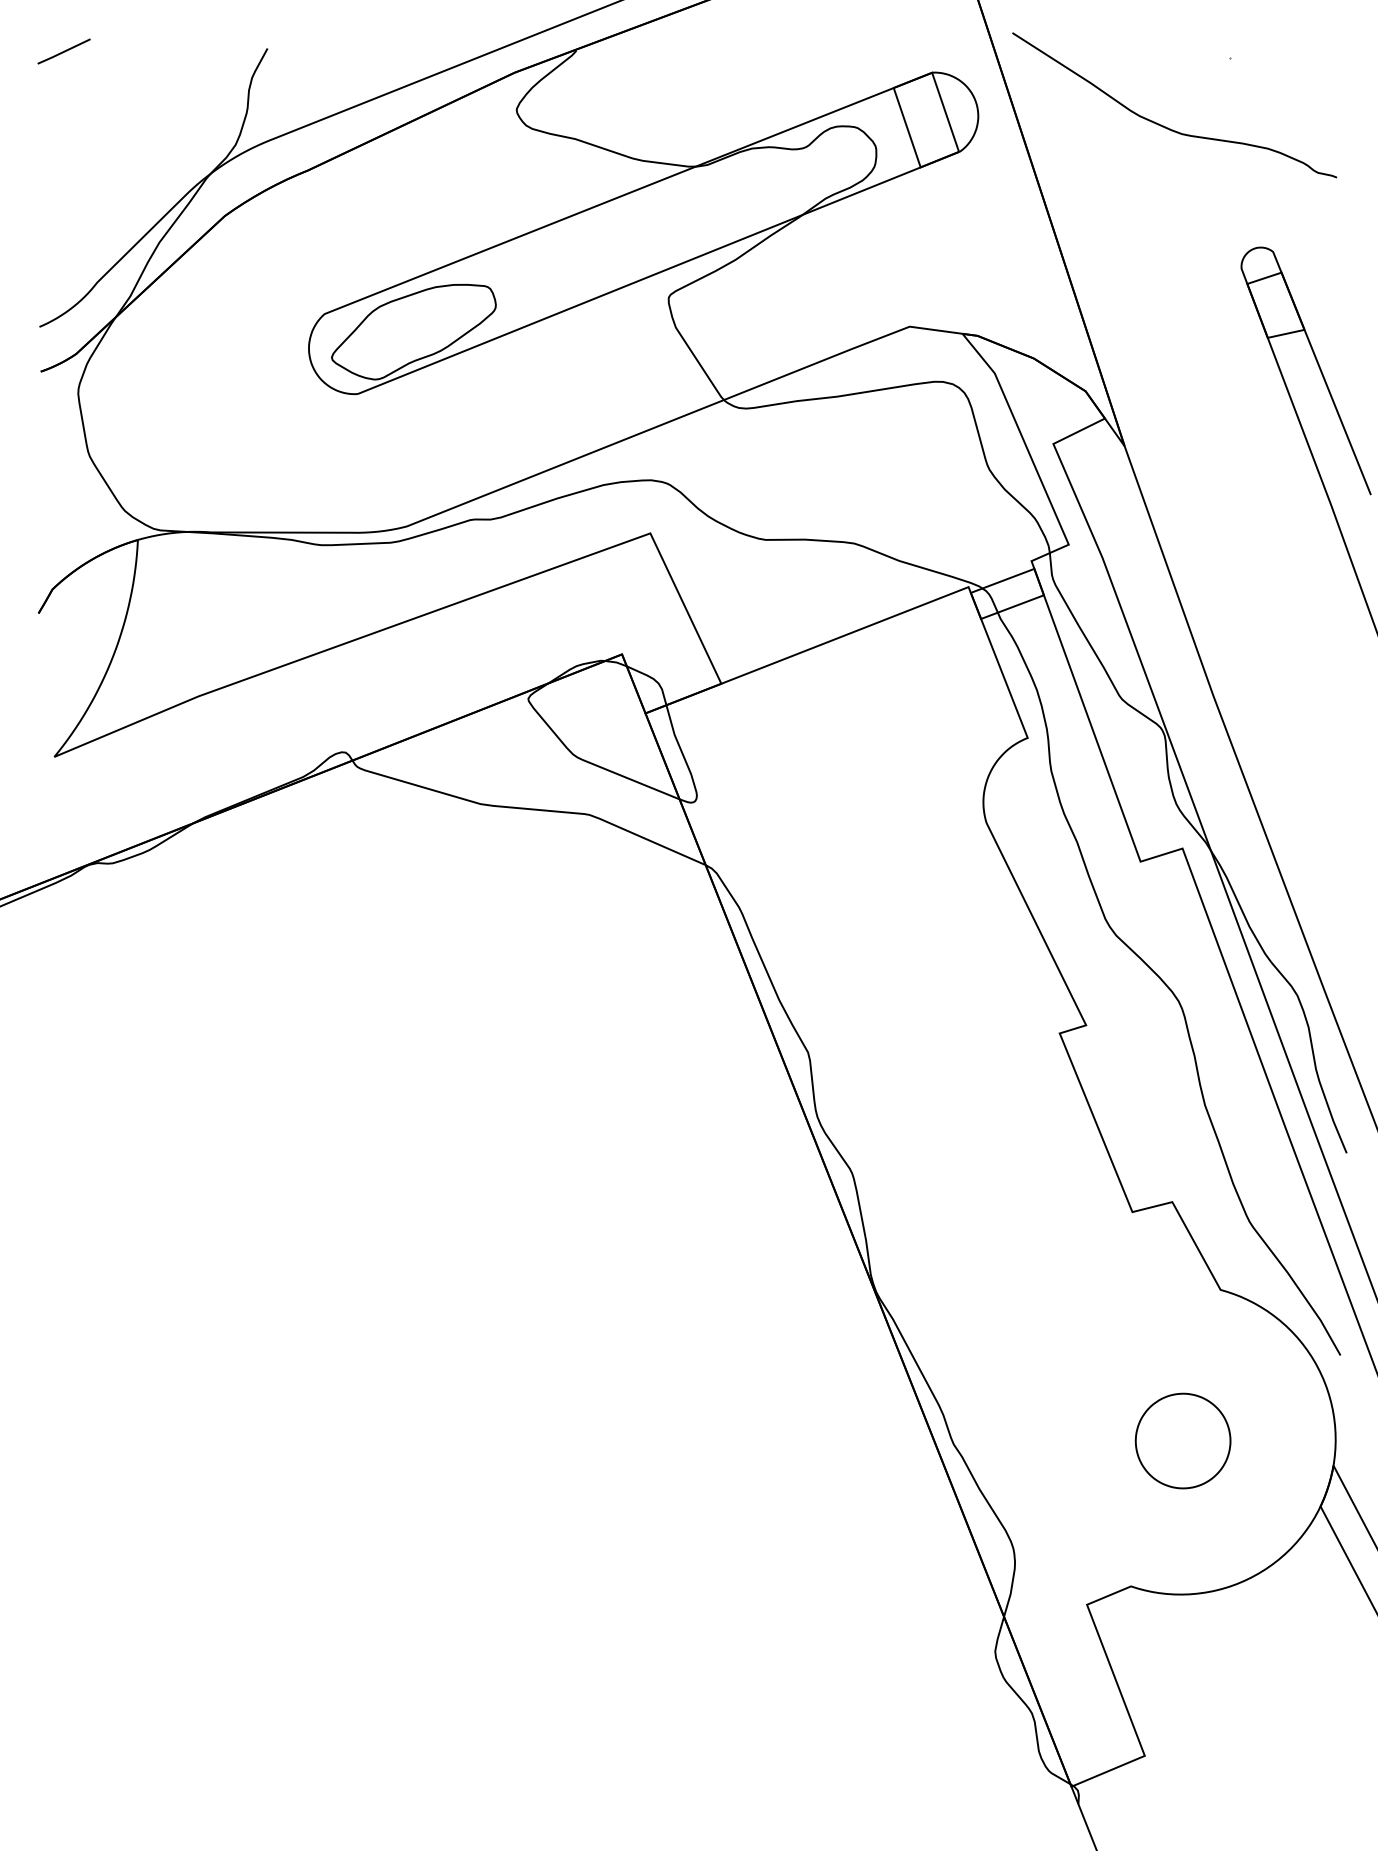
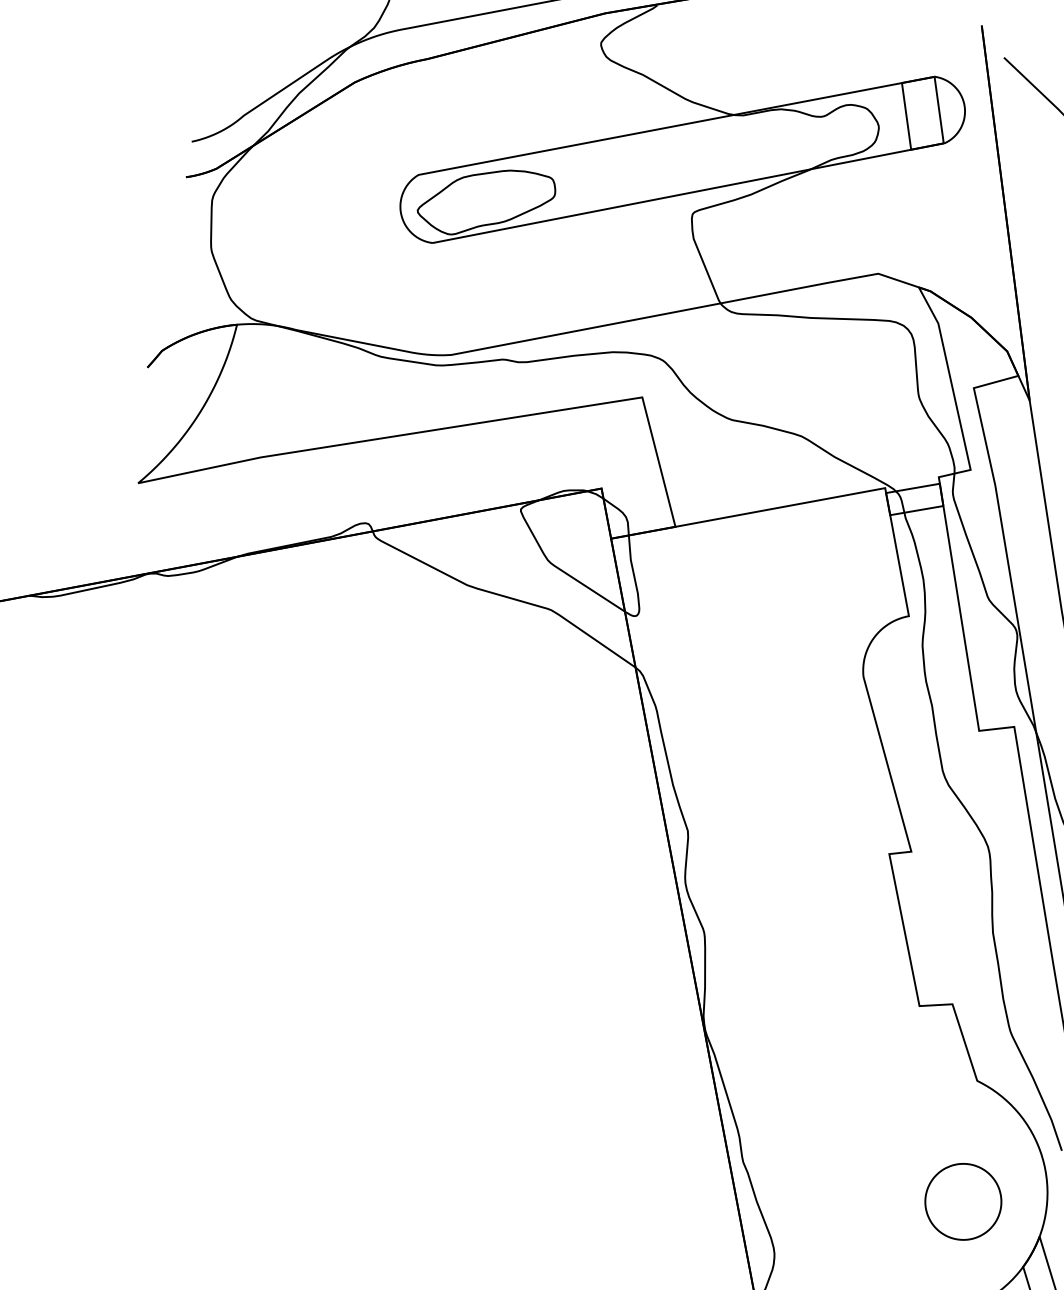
part: (1182, 1440) -> (962, 1201), moved

